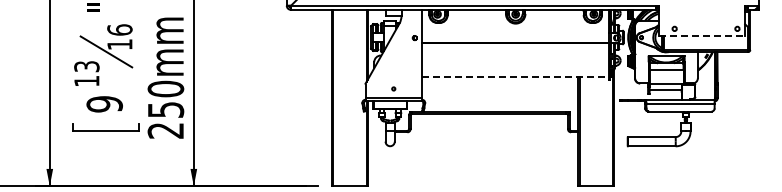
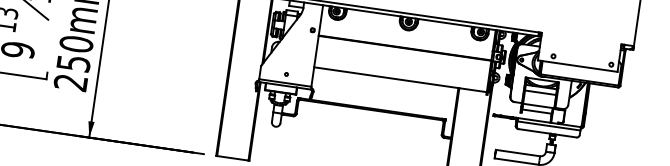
line: (702, 35) -> (578, 66), dashed -> solid
line: (515, 77) -> (400, 80), dashed -> solid

